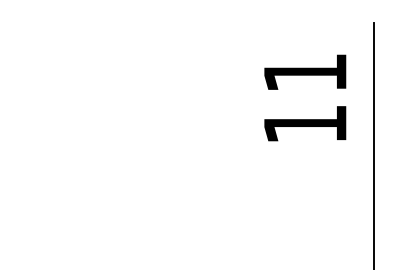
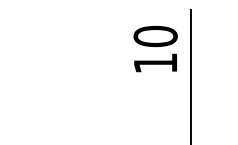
text: (305, 73) -> (155, 36), 11 -> 10

